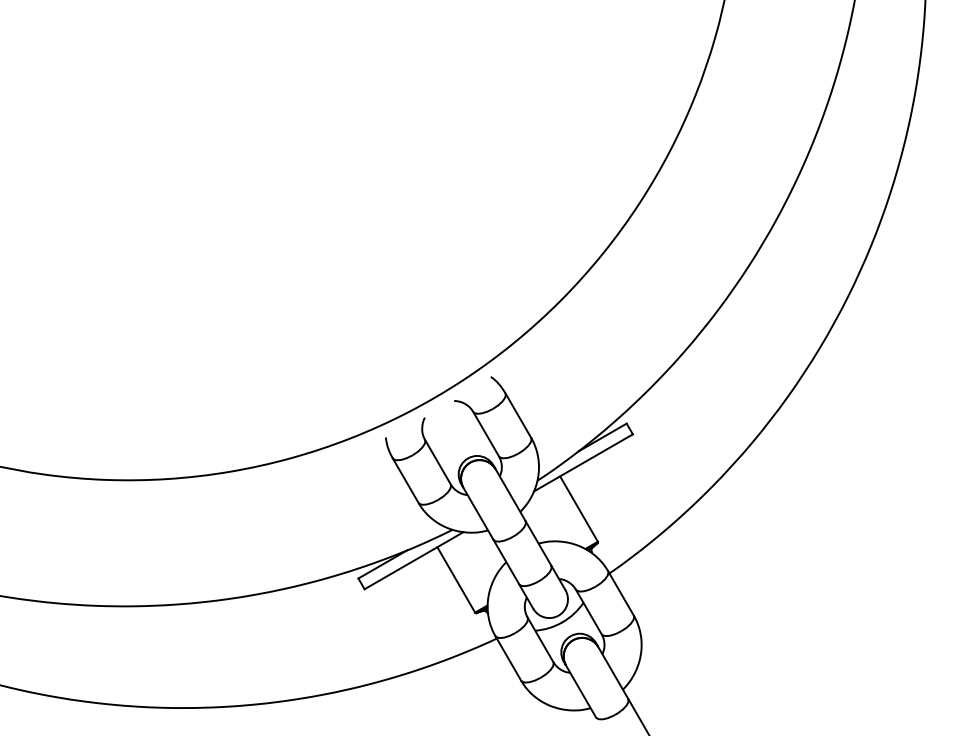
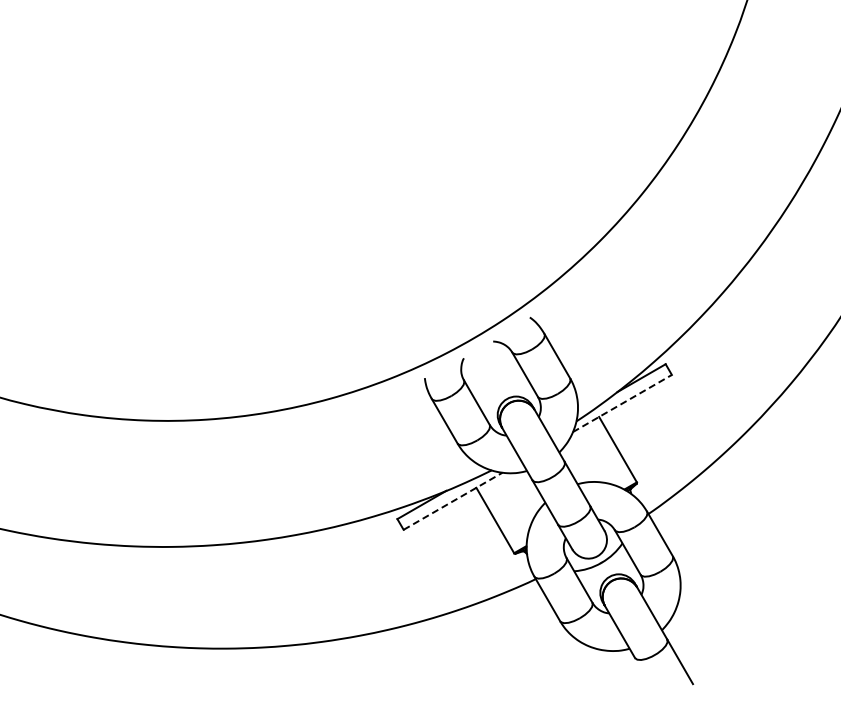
line: (583, 462) -> (622, 403), solid -> dashed
line: (414, 560) -> (453, 501), solid -> dashed

